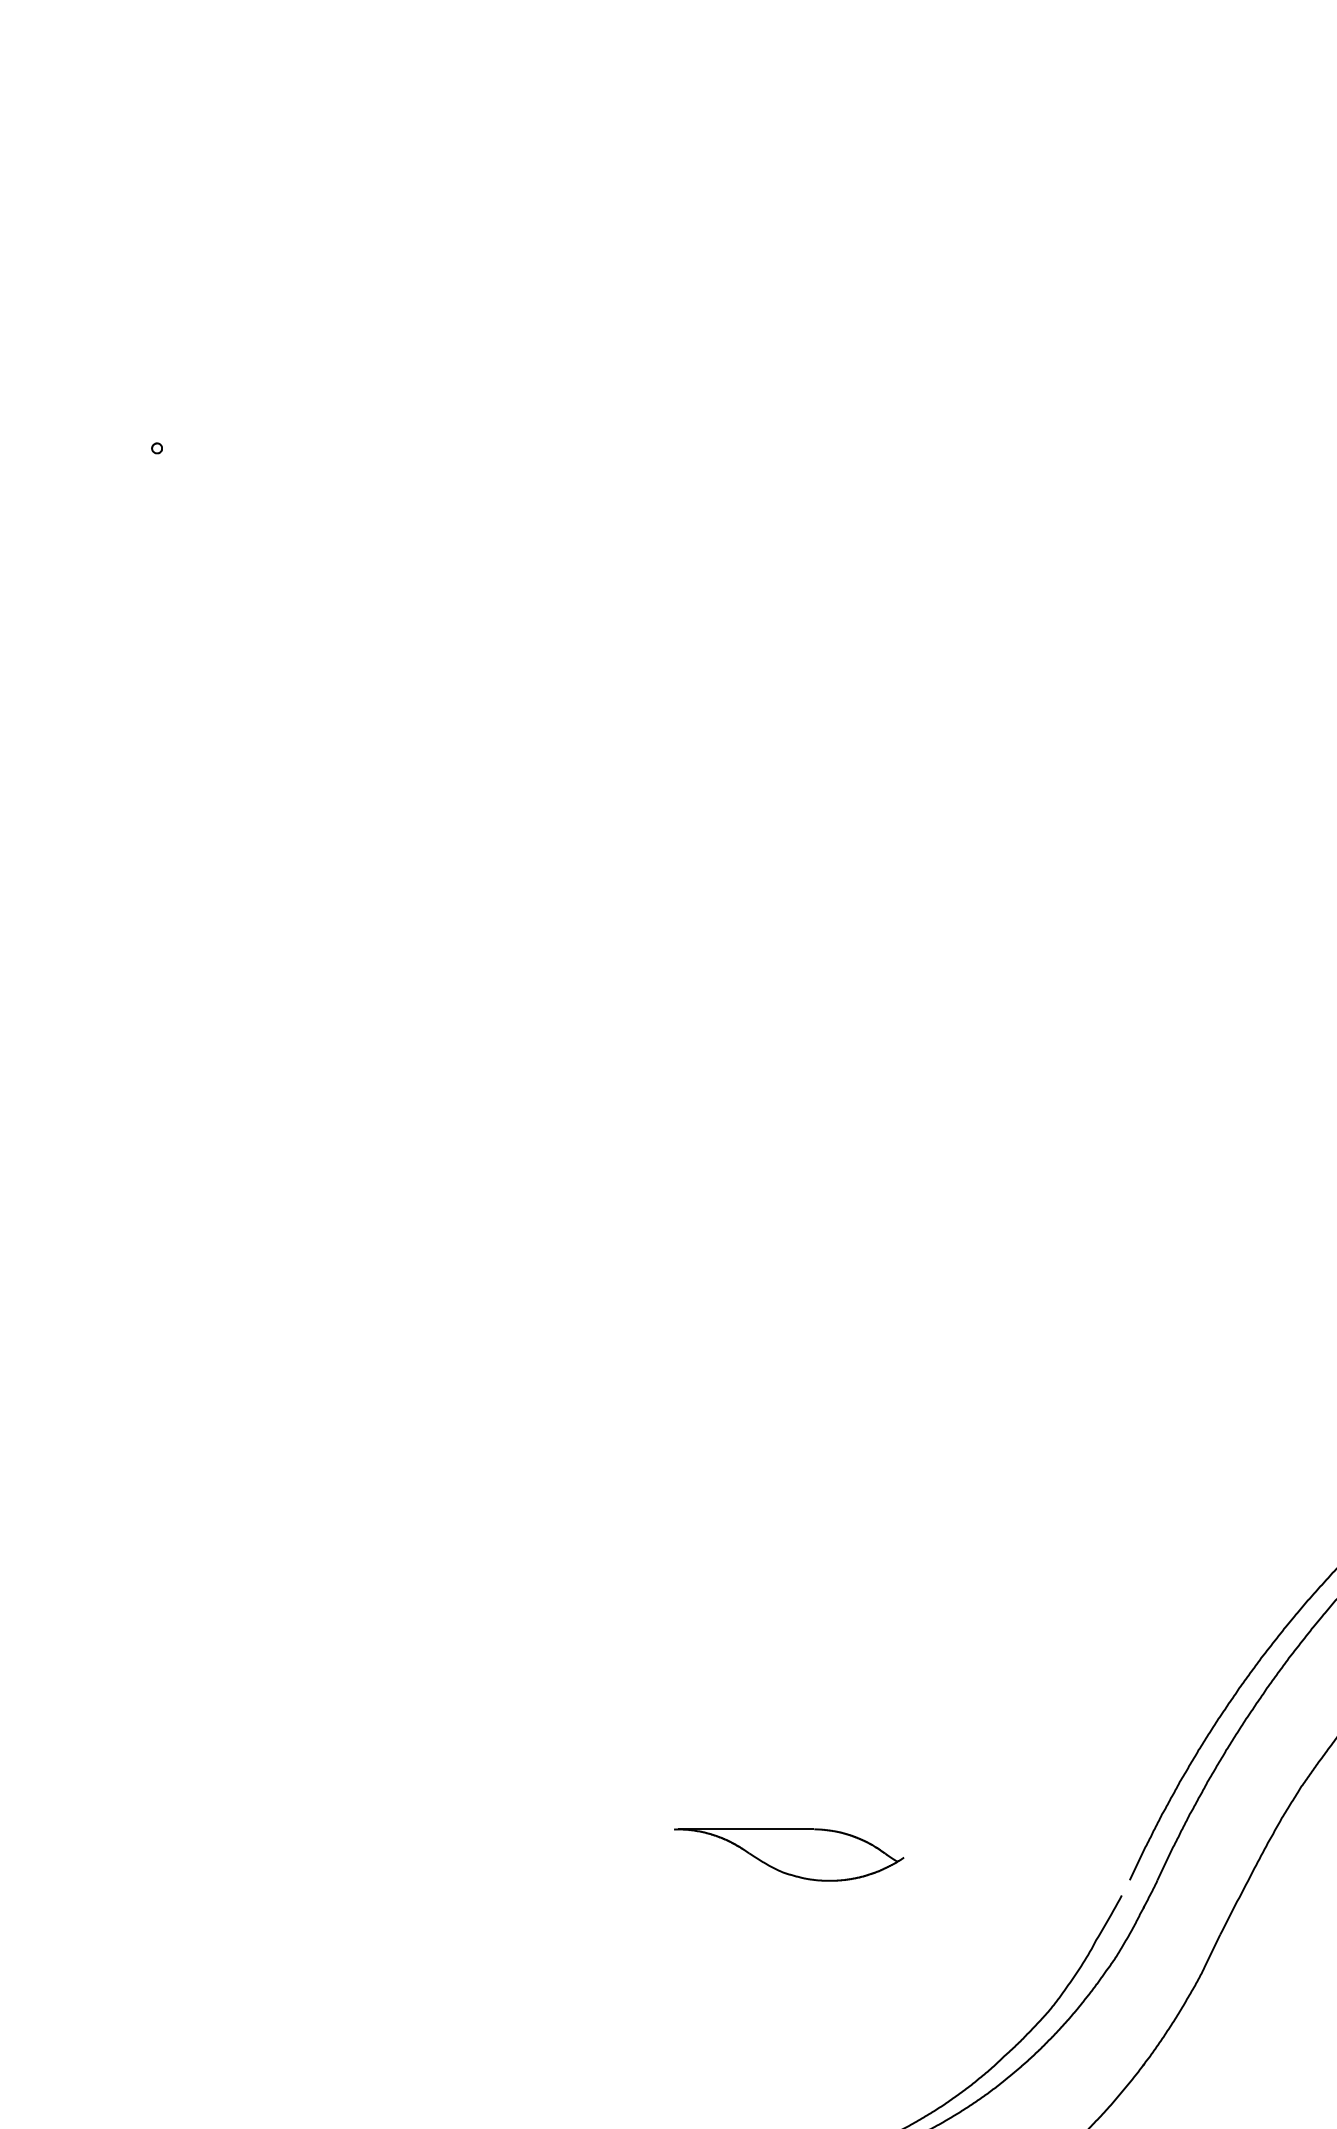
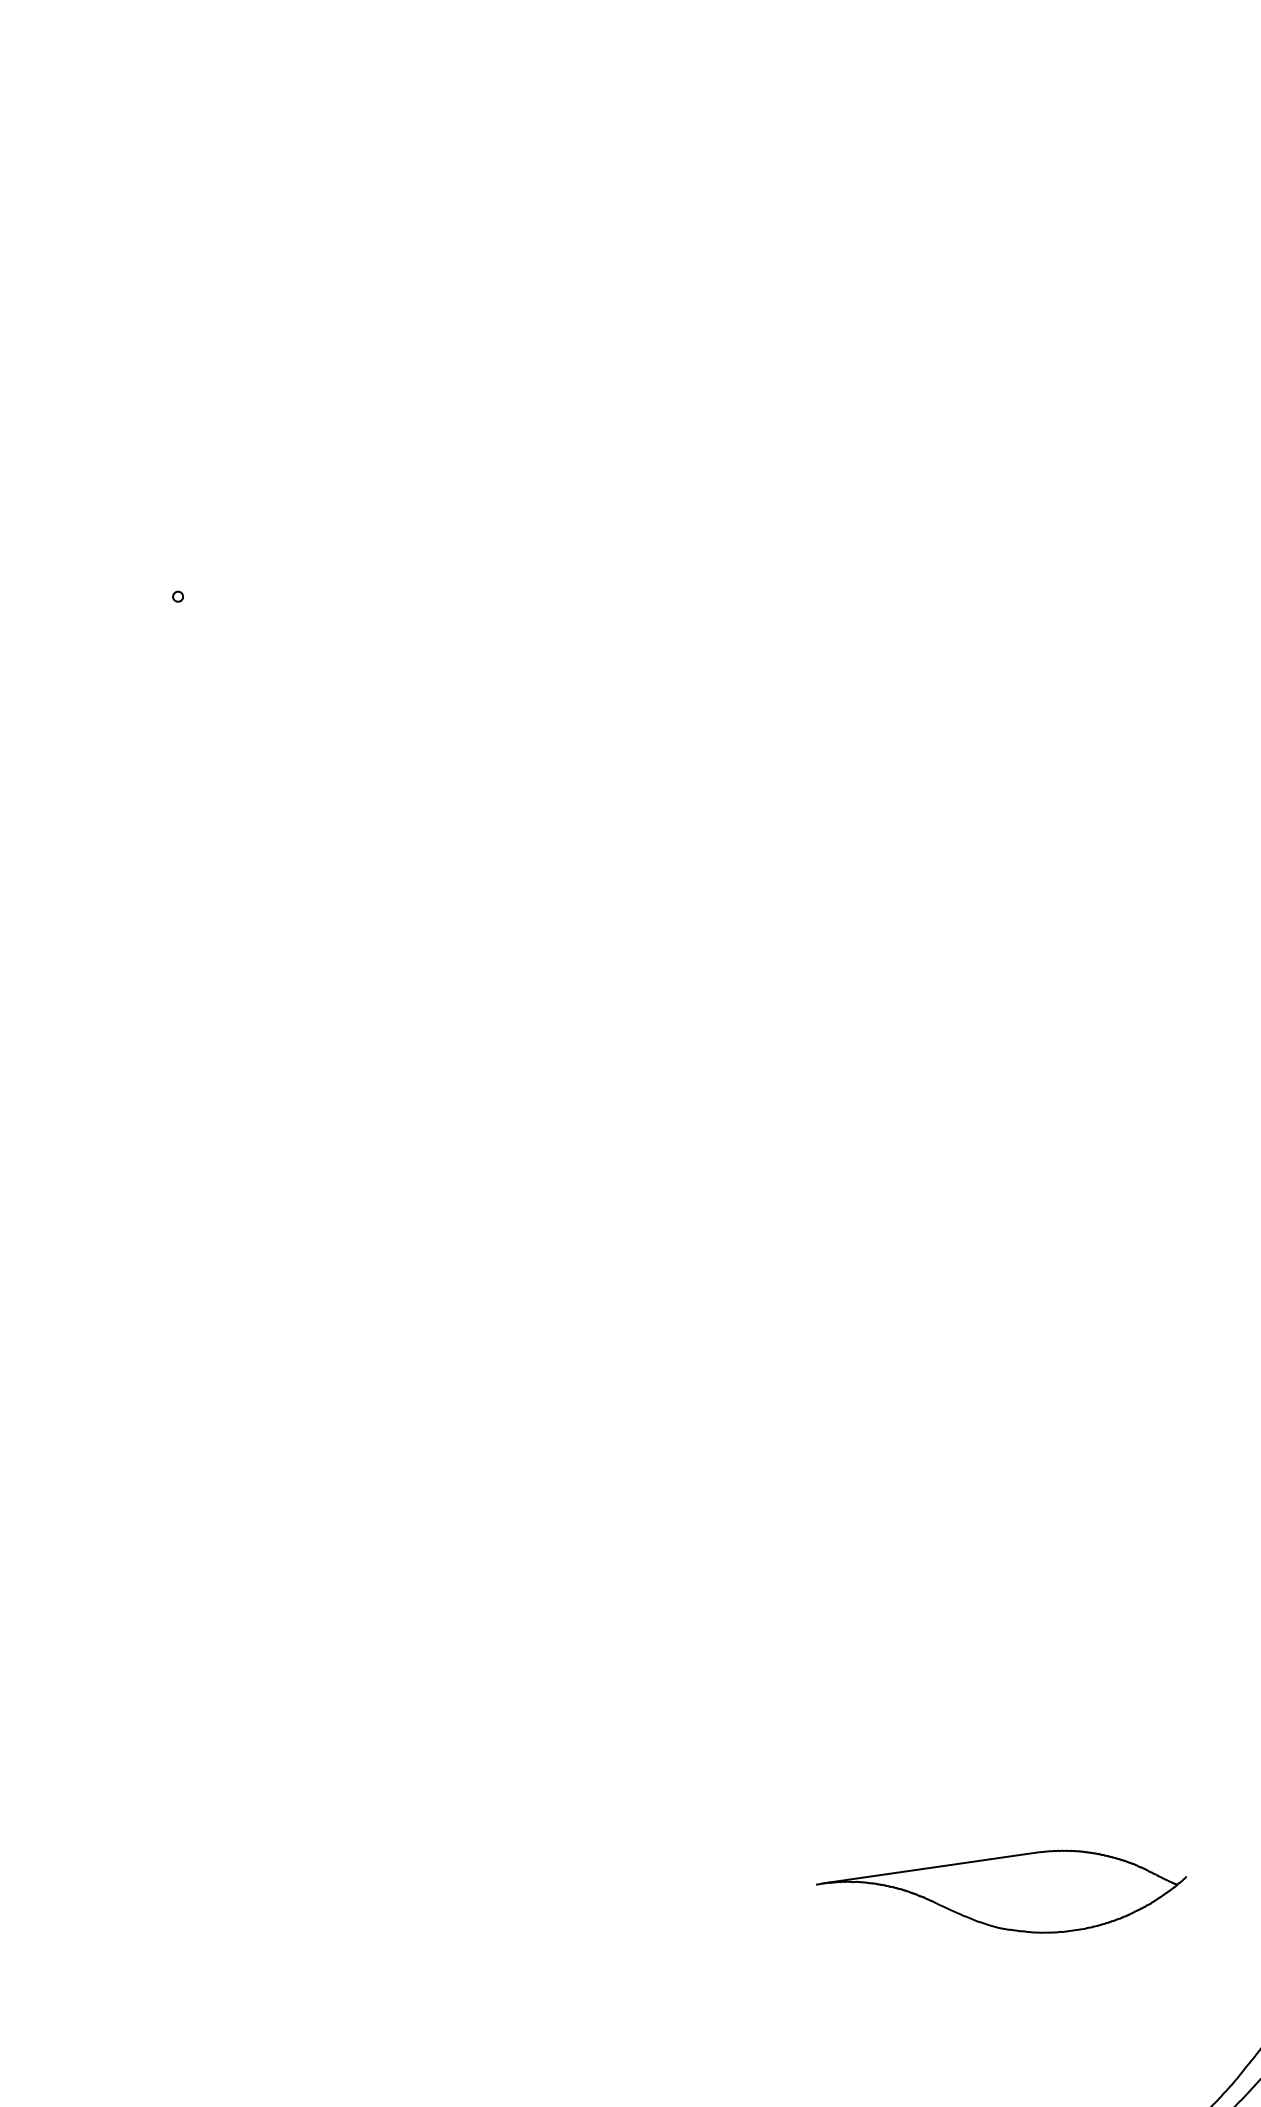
part: (789, 1854) -> (1004, 1898), size x1.6

